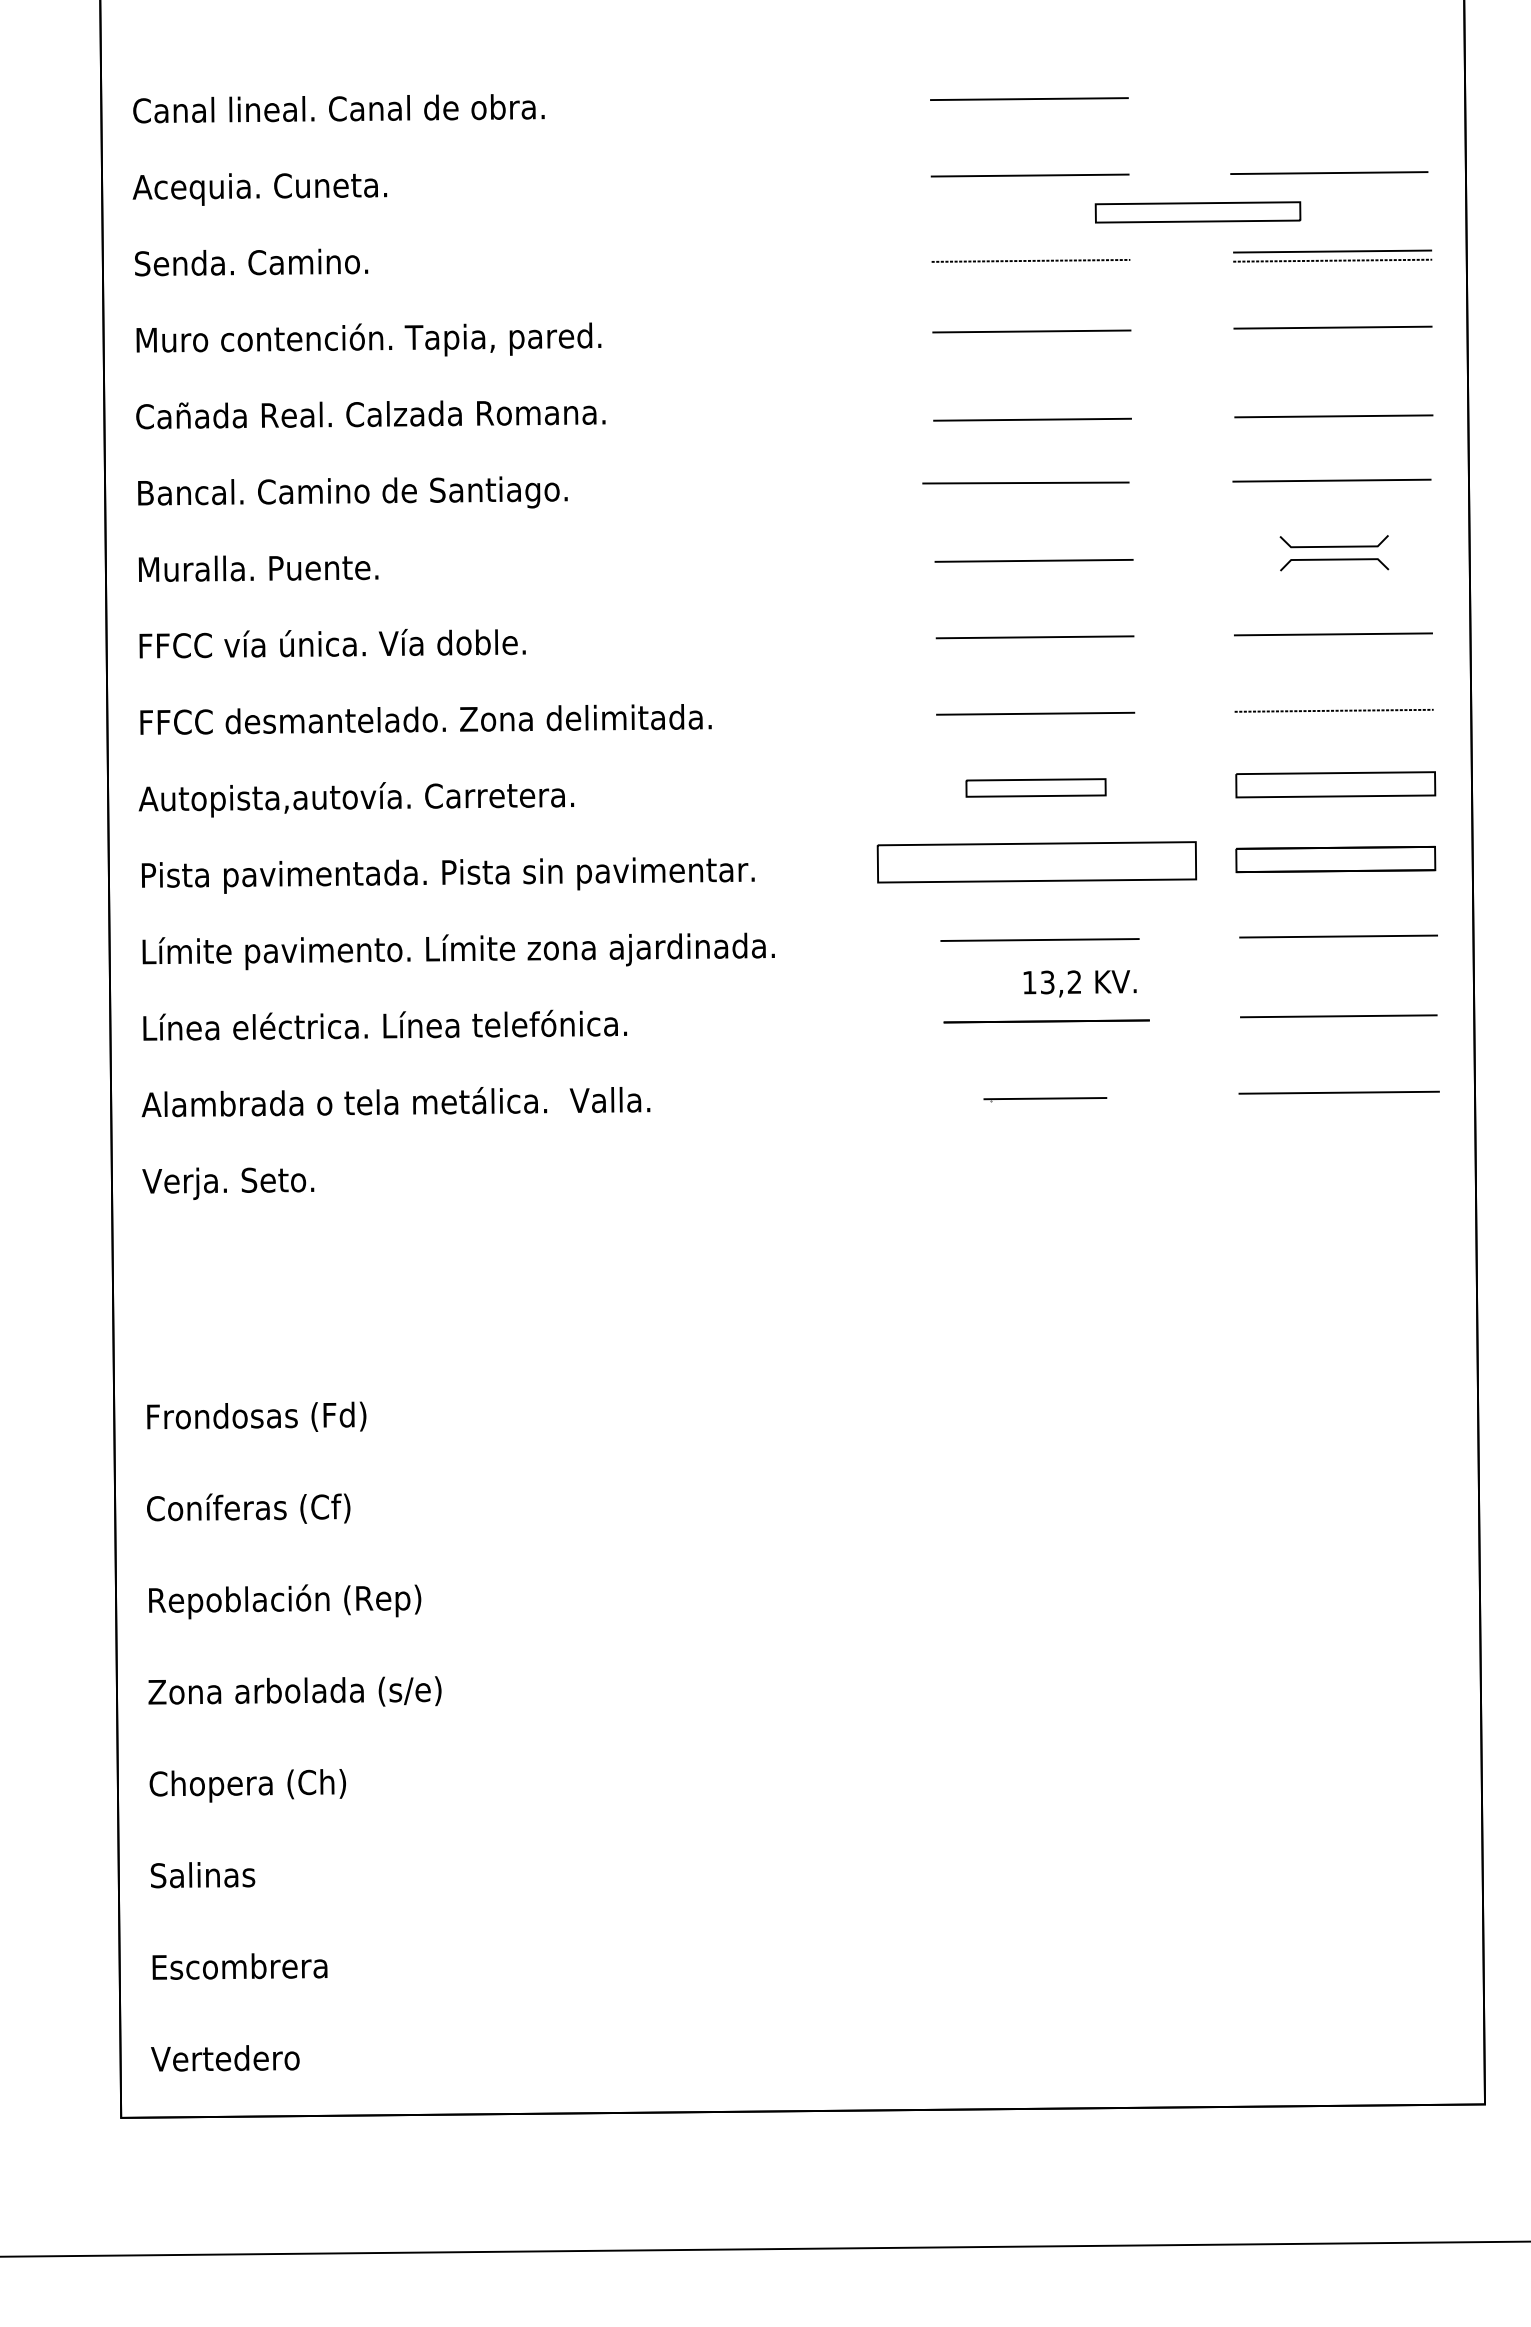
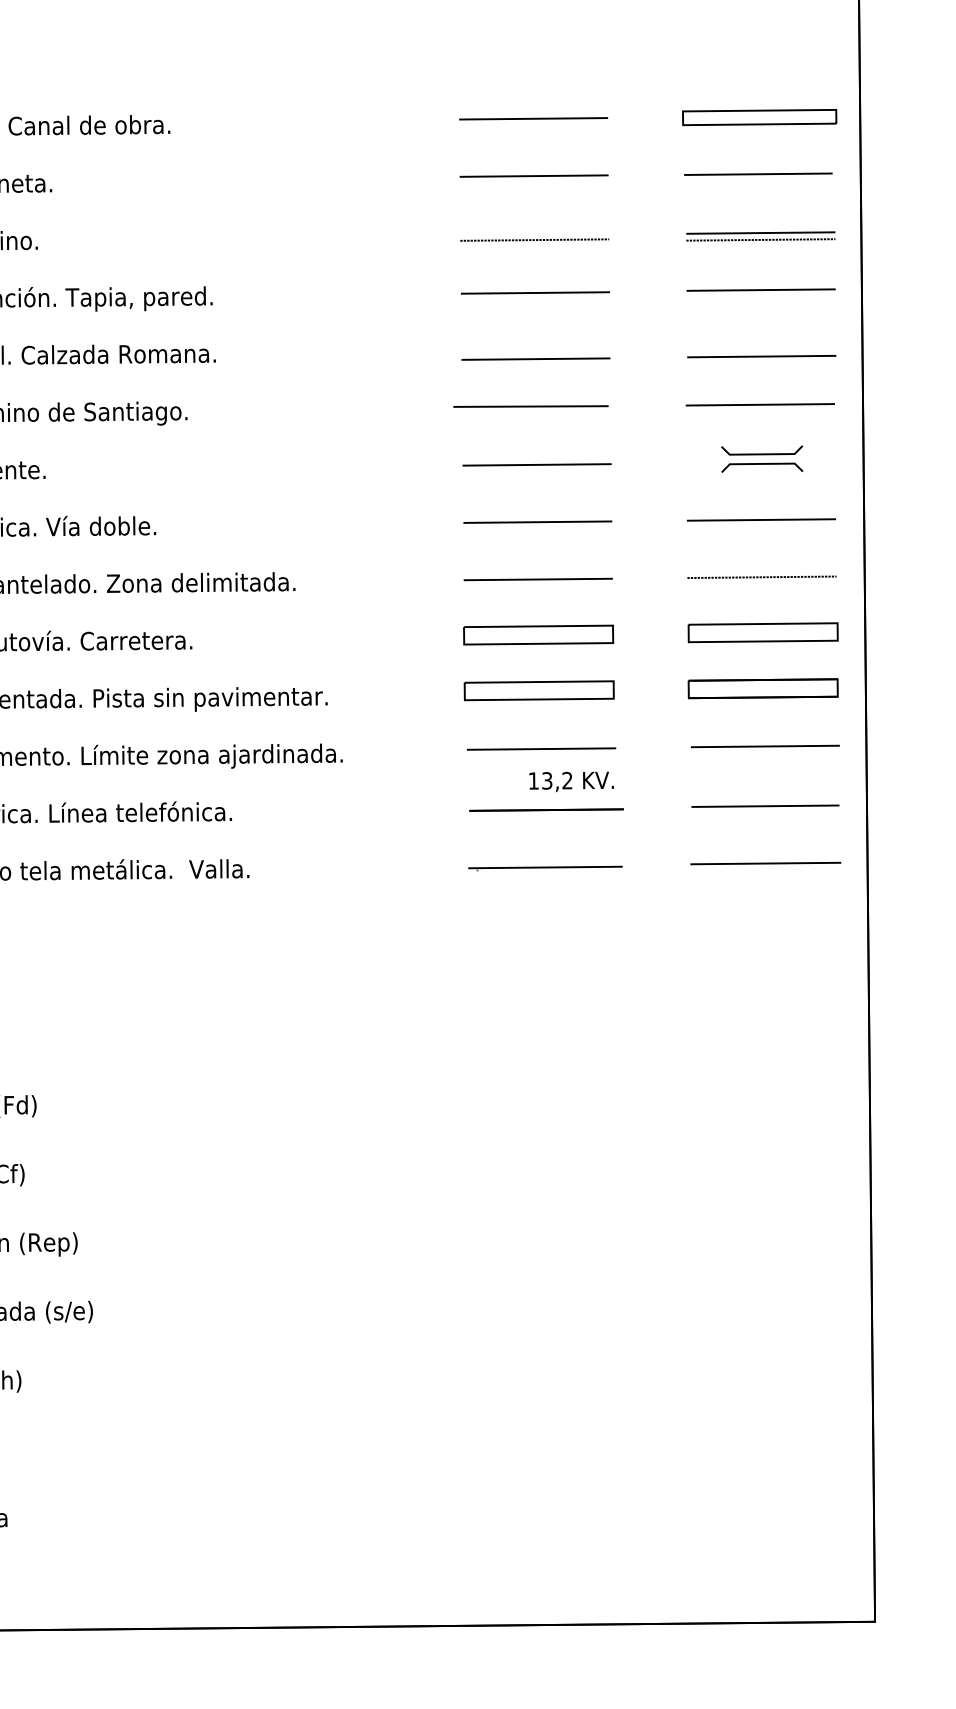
part: (1197, 212) -> (759, 117), moved
part: (1035, 787) -> (538, 634), size x1.43
part: (1036, 861) -> (538, 690), size x0.62
part: (1045, 1099) -> (545, 868), size x1.67

